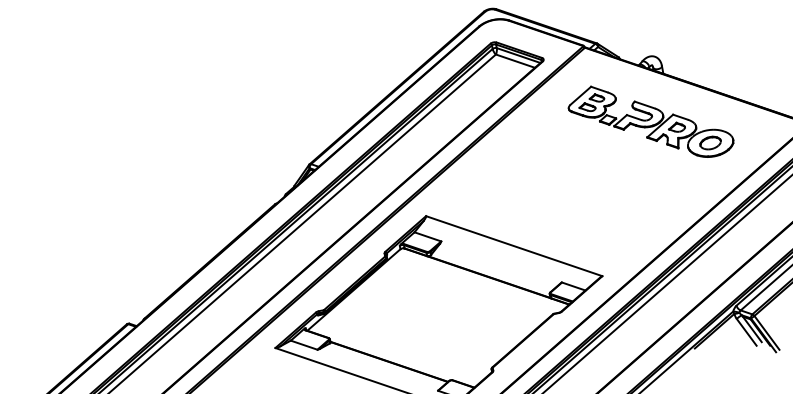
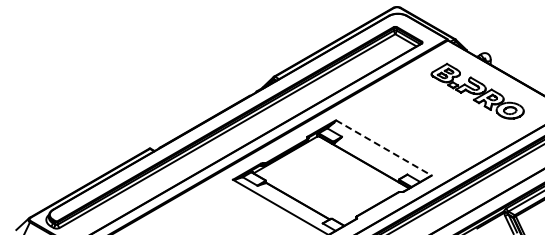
line: (515, 246) -> (384, 148), solid -> dashed

